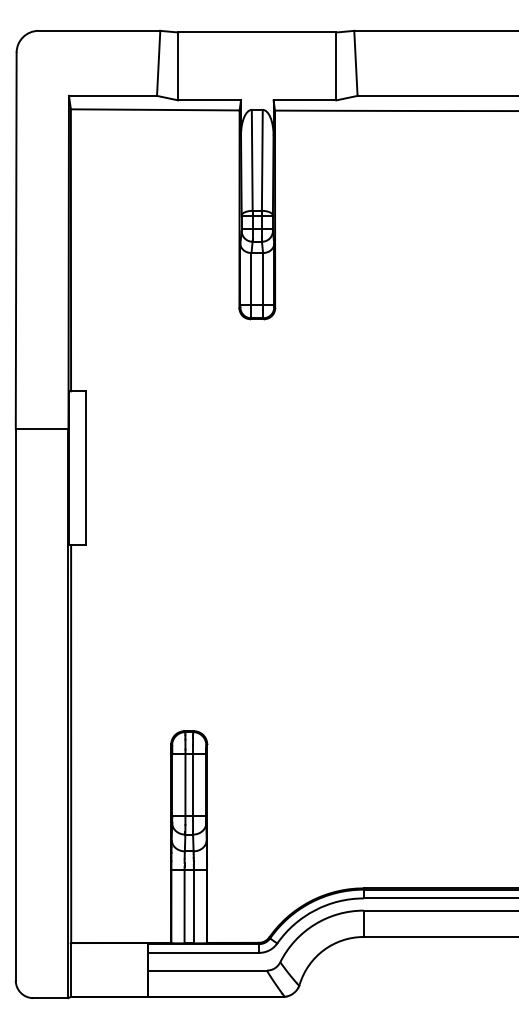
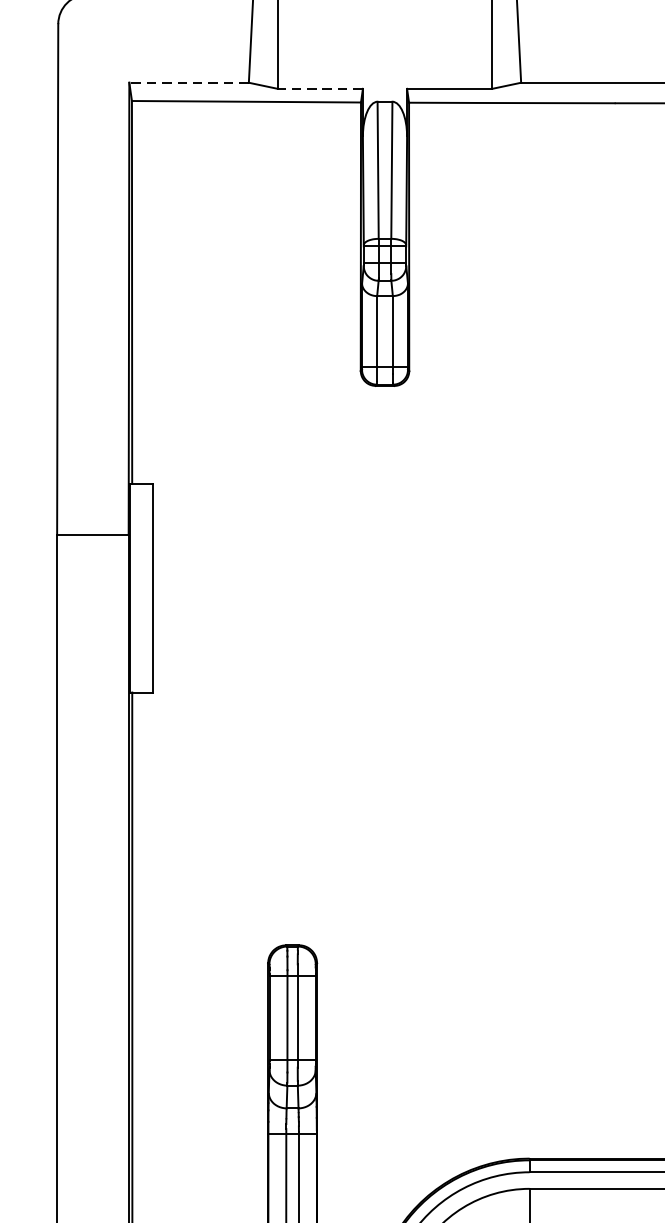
line: (112, 95) -> (188, 82), solid -> dashed
line: (209, 100) -> (320, 89), solid -> dashed

